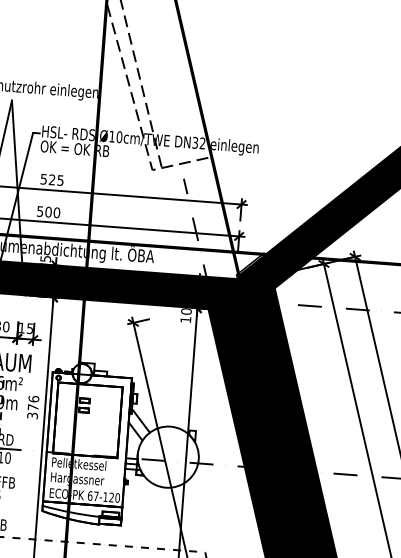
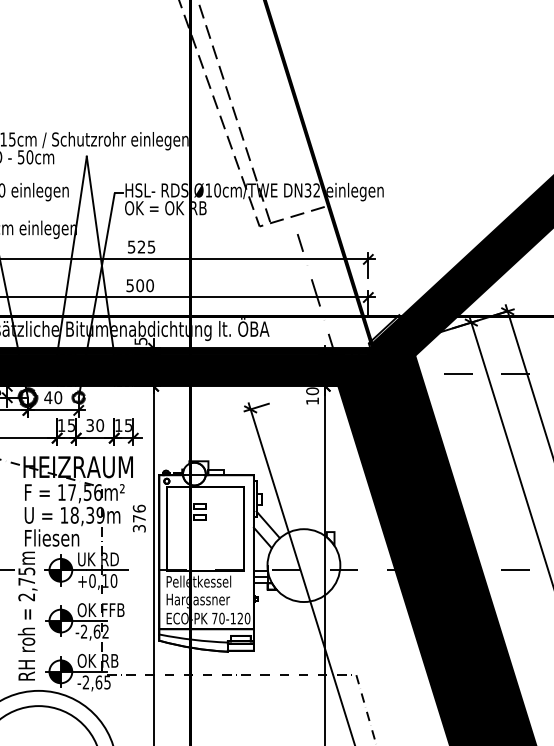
text: (93, 496) -> (218, 618), 67-120 -> 70-120

